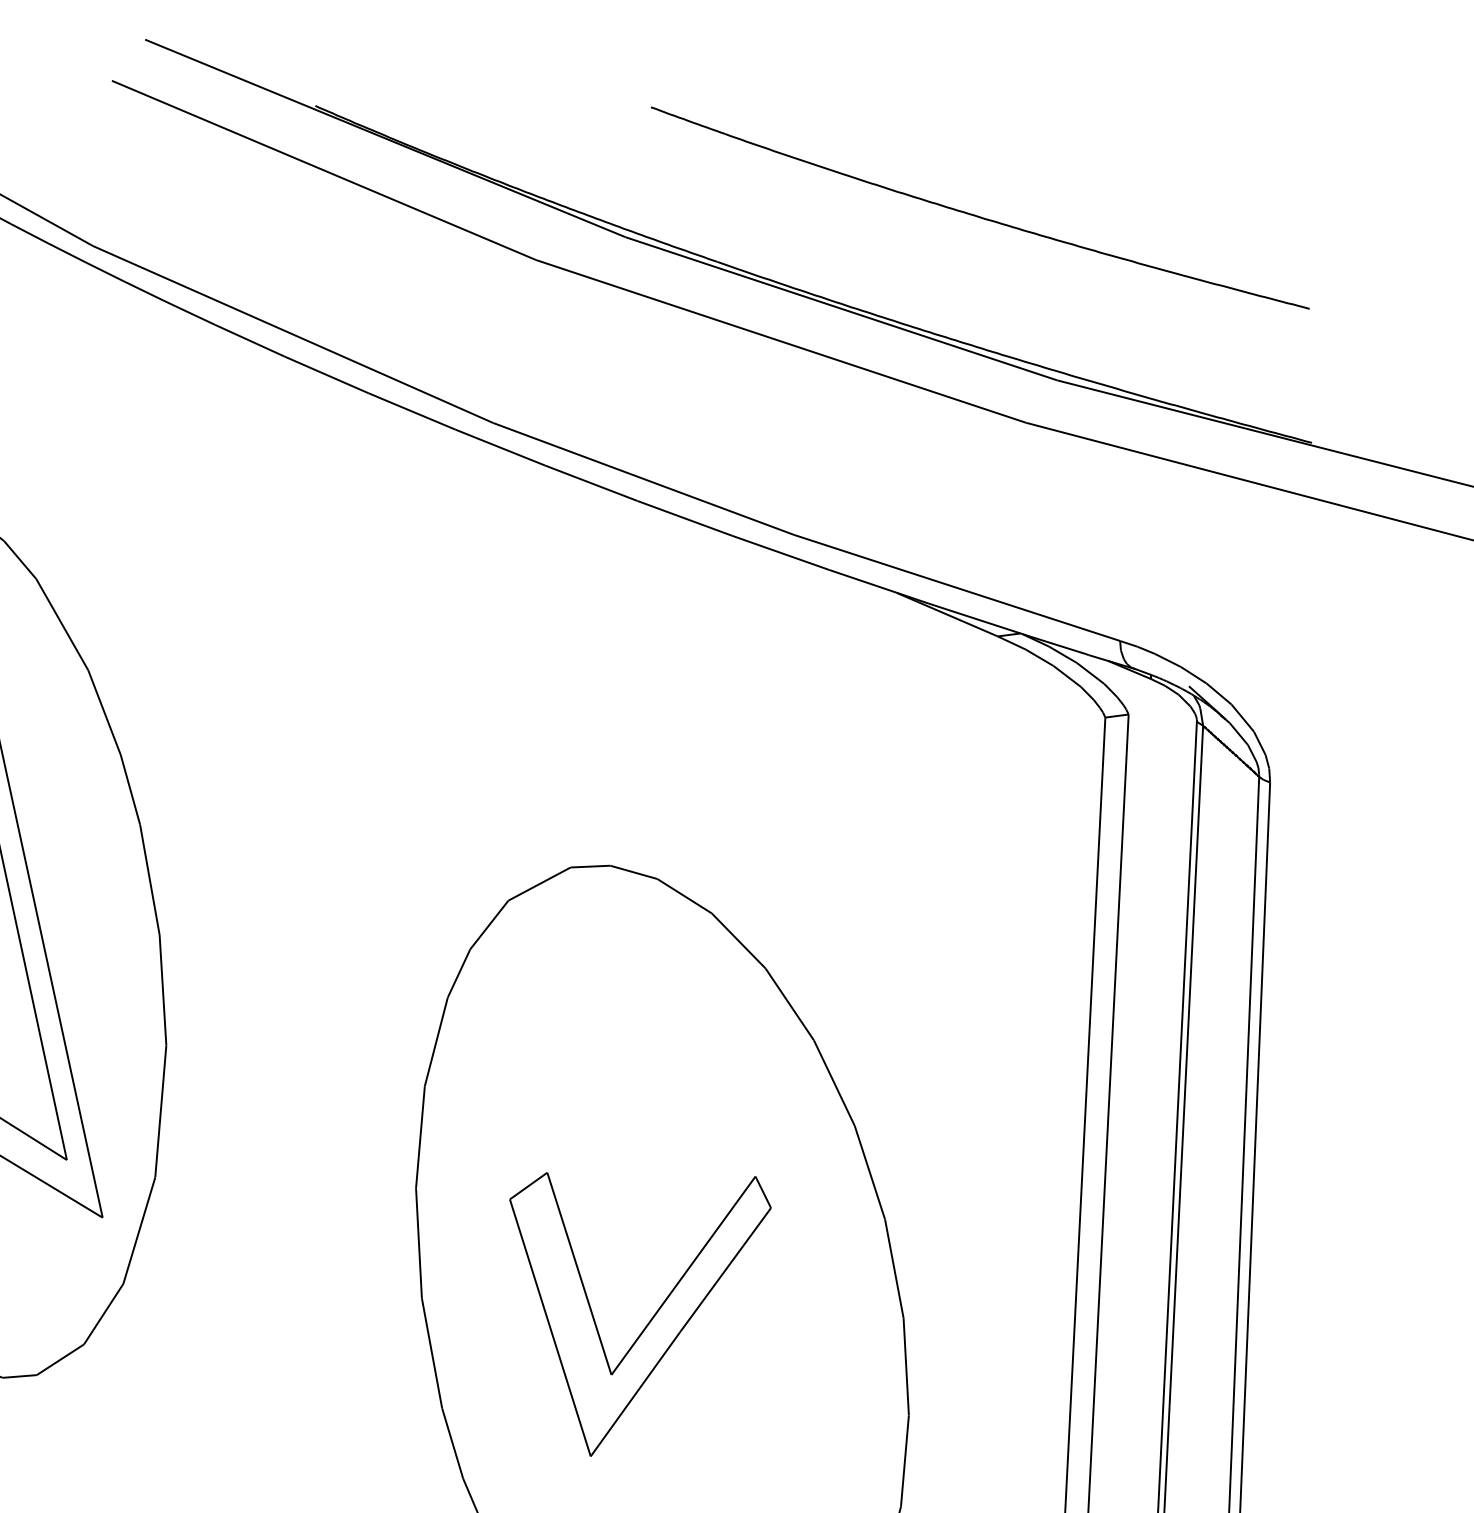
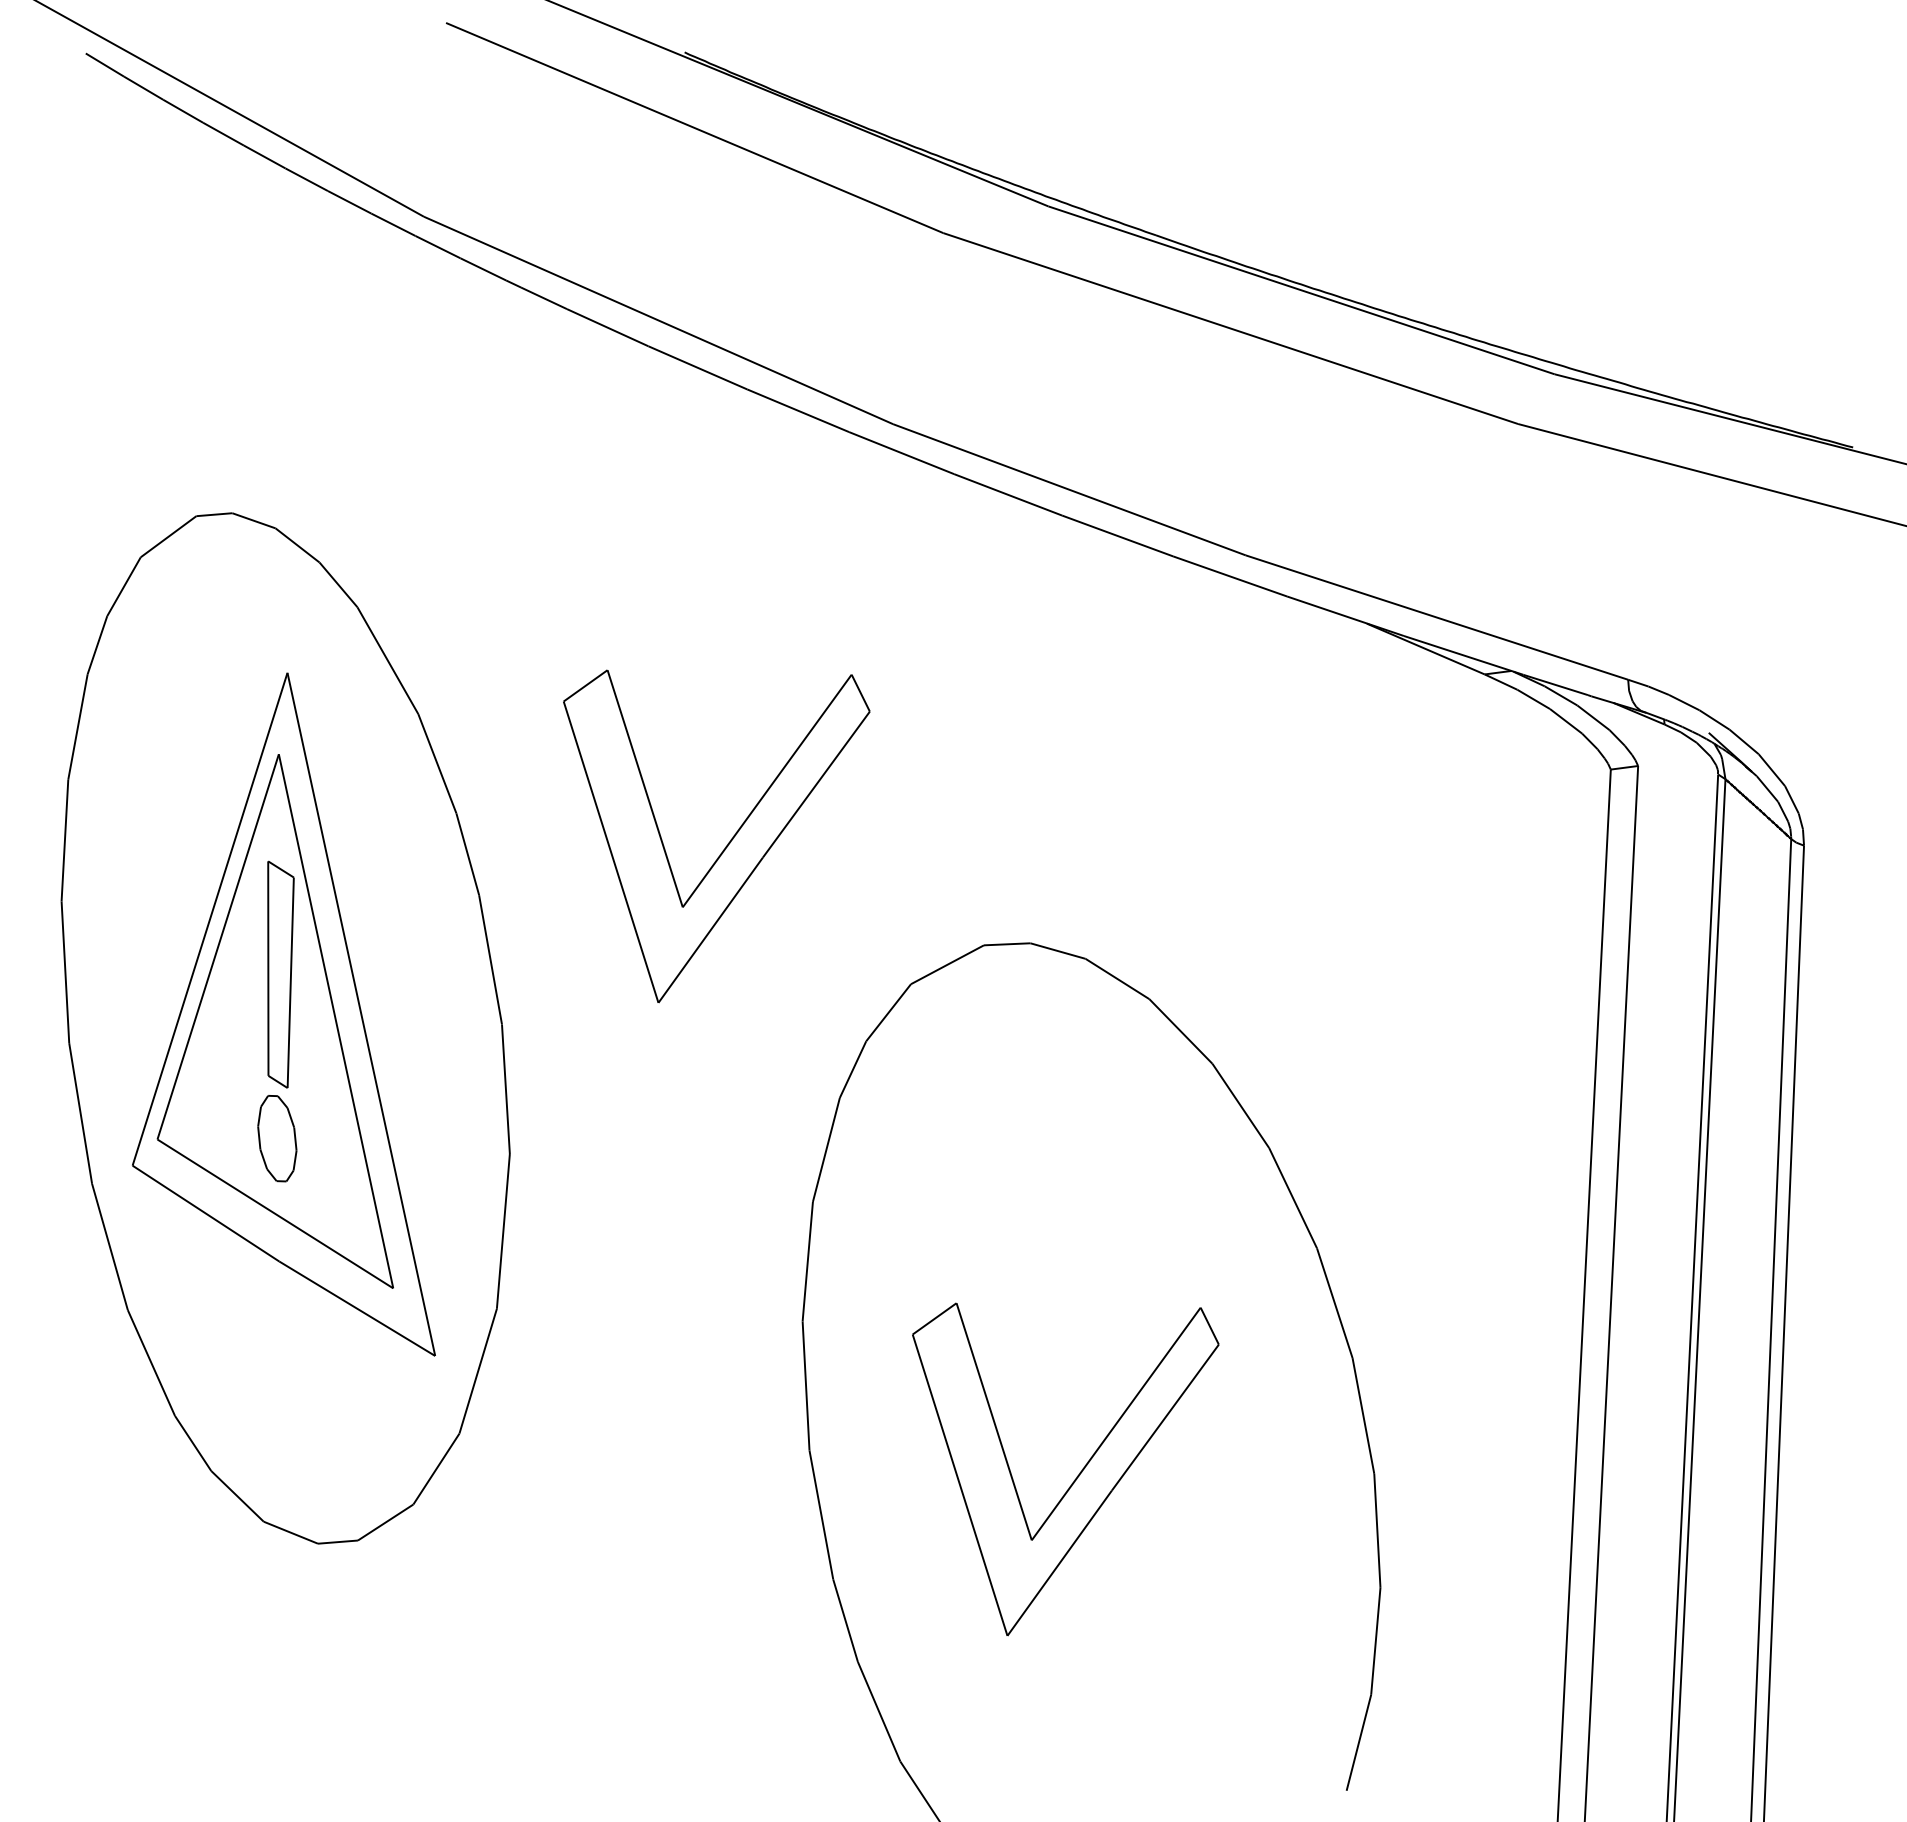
part: (978, 216) -> (1462, 181), removed
part: (351, 780) -> (727, 843), added

